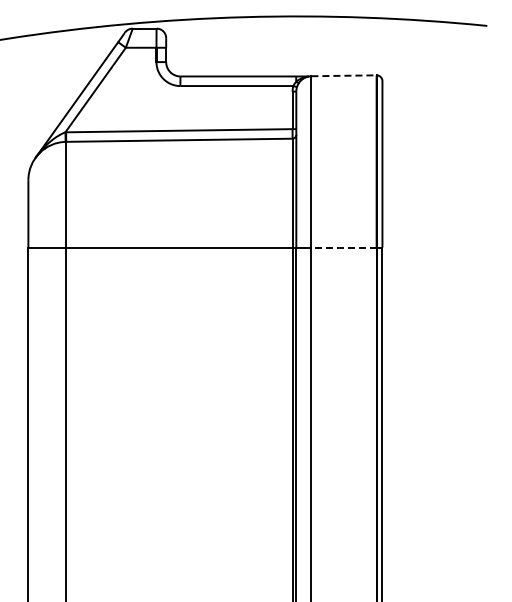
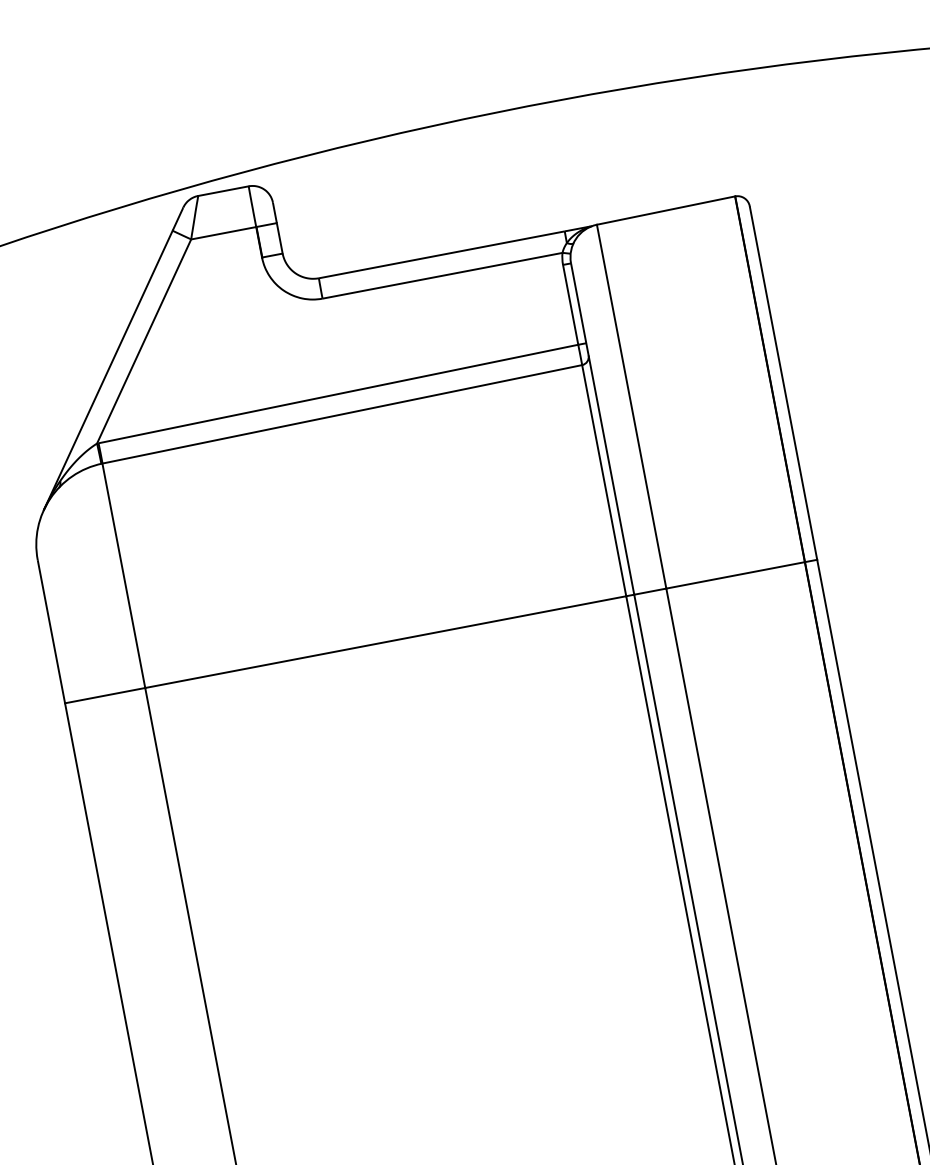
line: (344, 75) -> (666, 209), dashed -> solid
line: (344, 247) -> (736, 575), dashed -> solid

